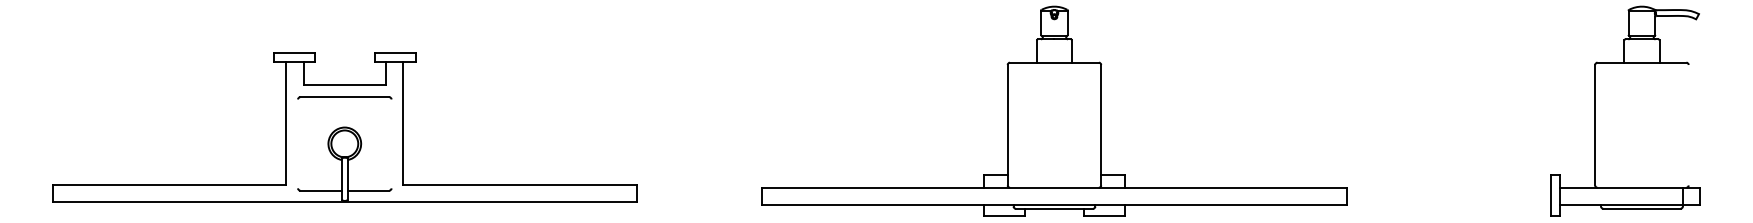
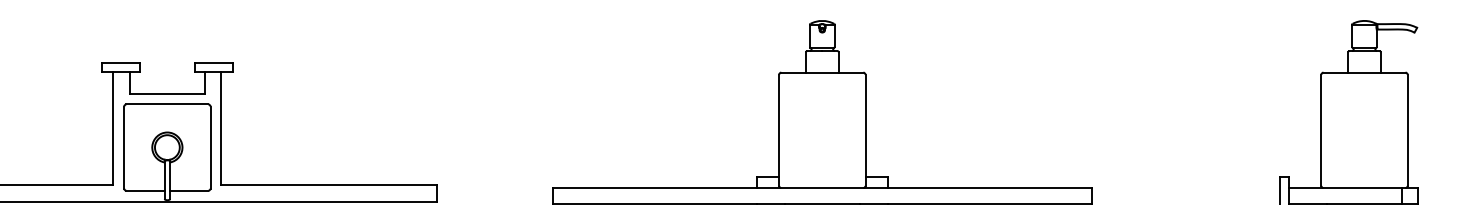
line: (1688, 125) -> (1407, 130), added
line: (298, 143) -> (124, 147), added
line: (391, 143) -> (210, 147), added

